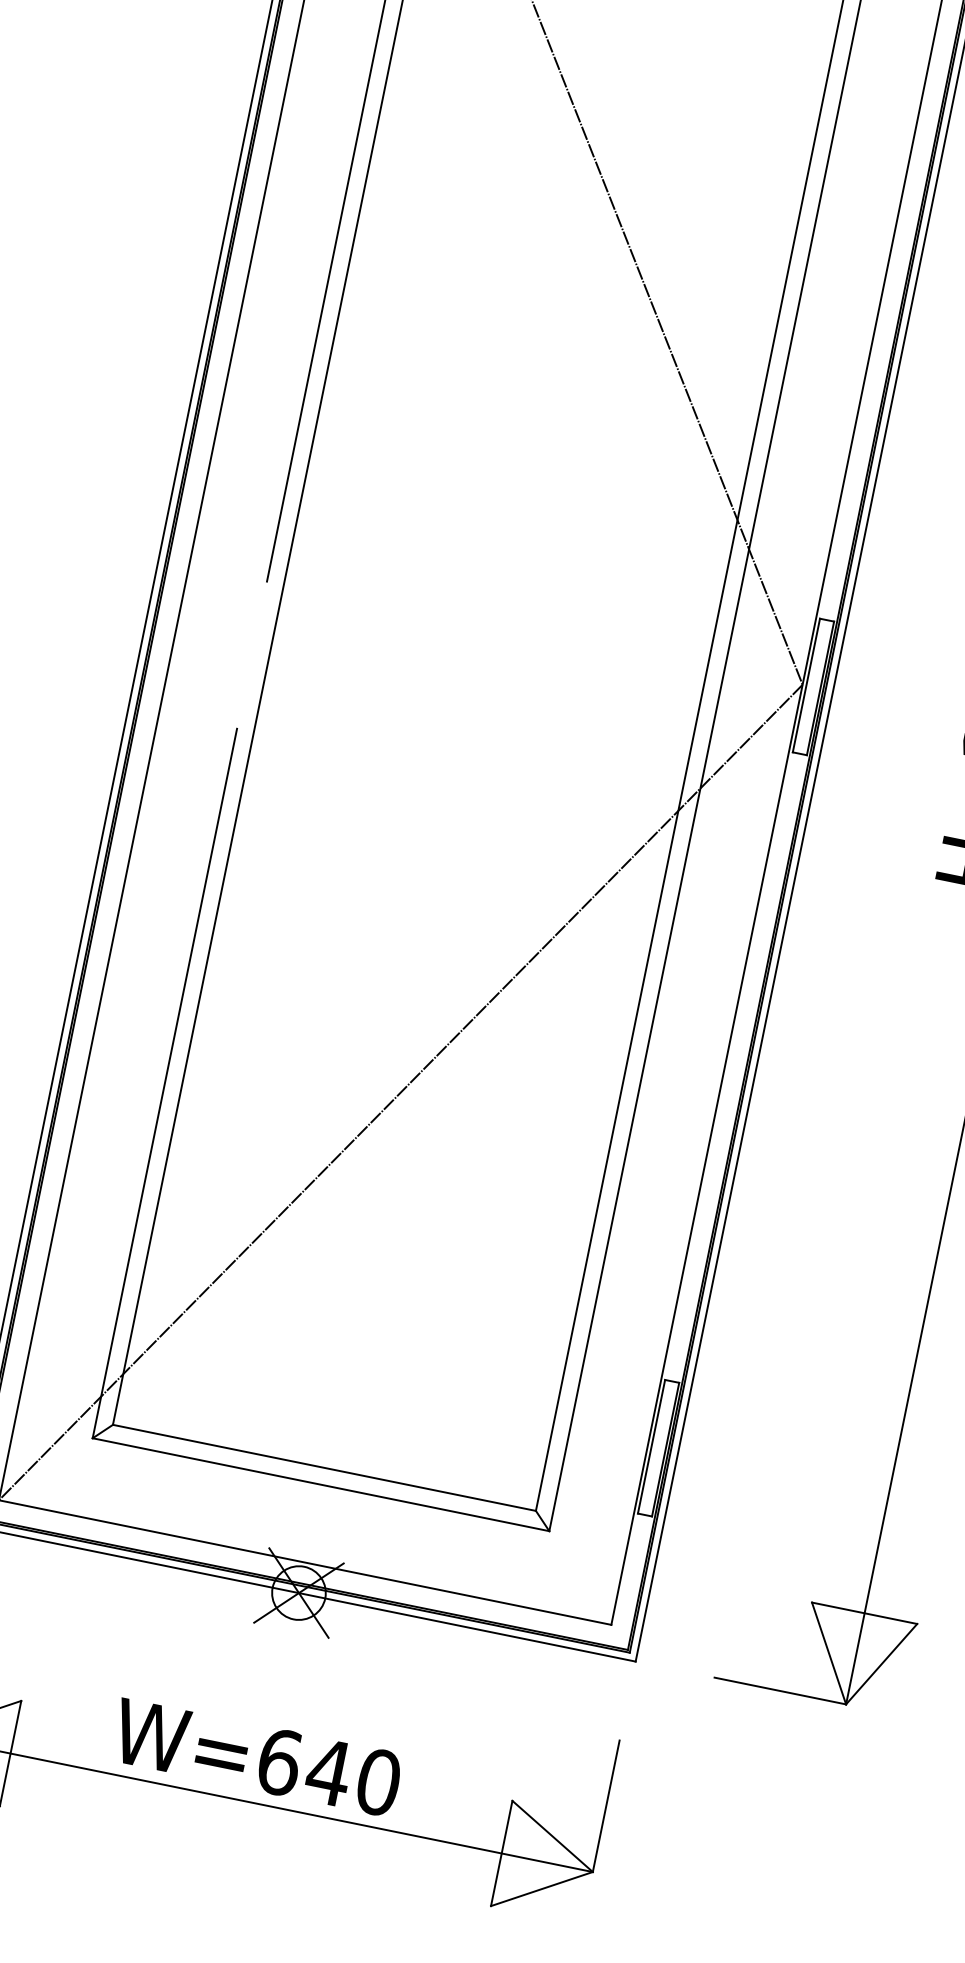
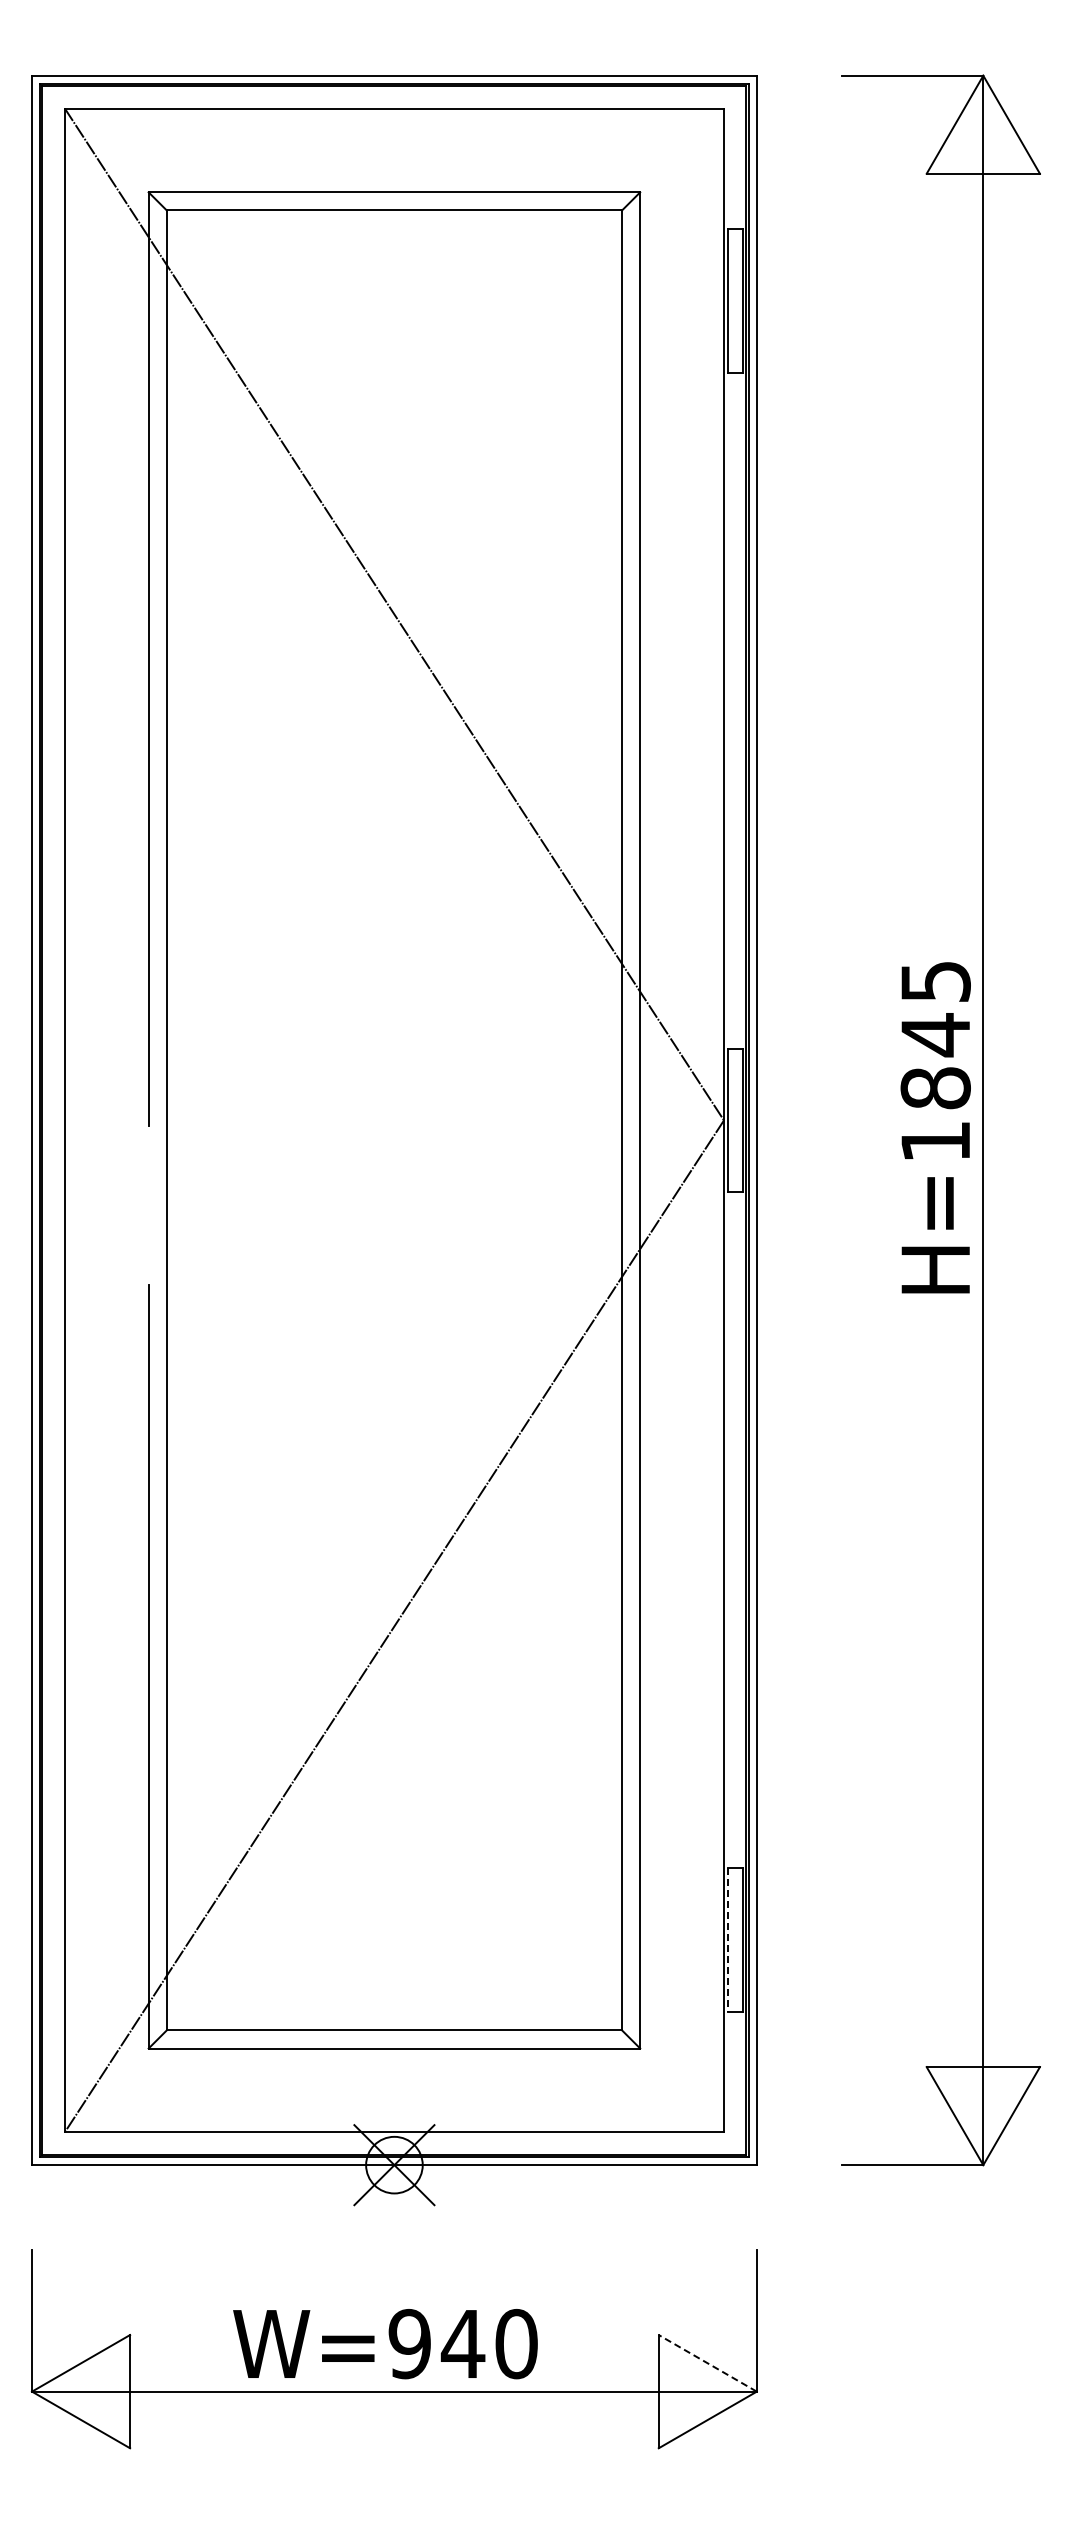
line: (652, 1446) -> (728, 1939), solid -> dashed
text: (279, 1761) -> (409, 2343), W=640 -> W=940
line: (552, 1836) -> (707, 2363), solid -> dashed

